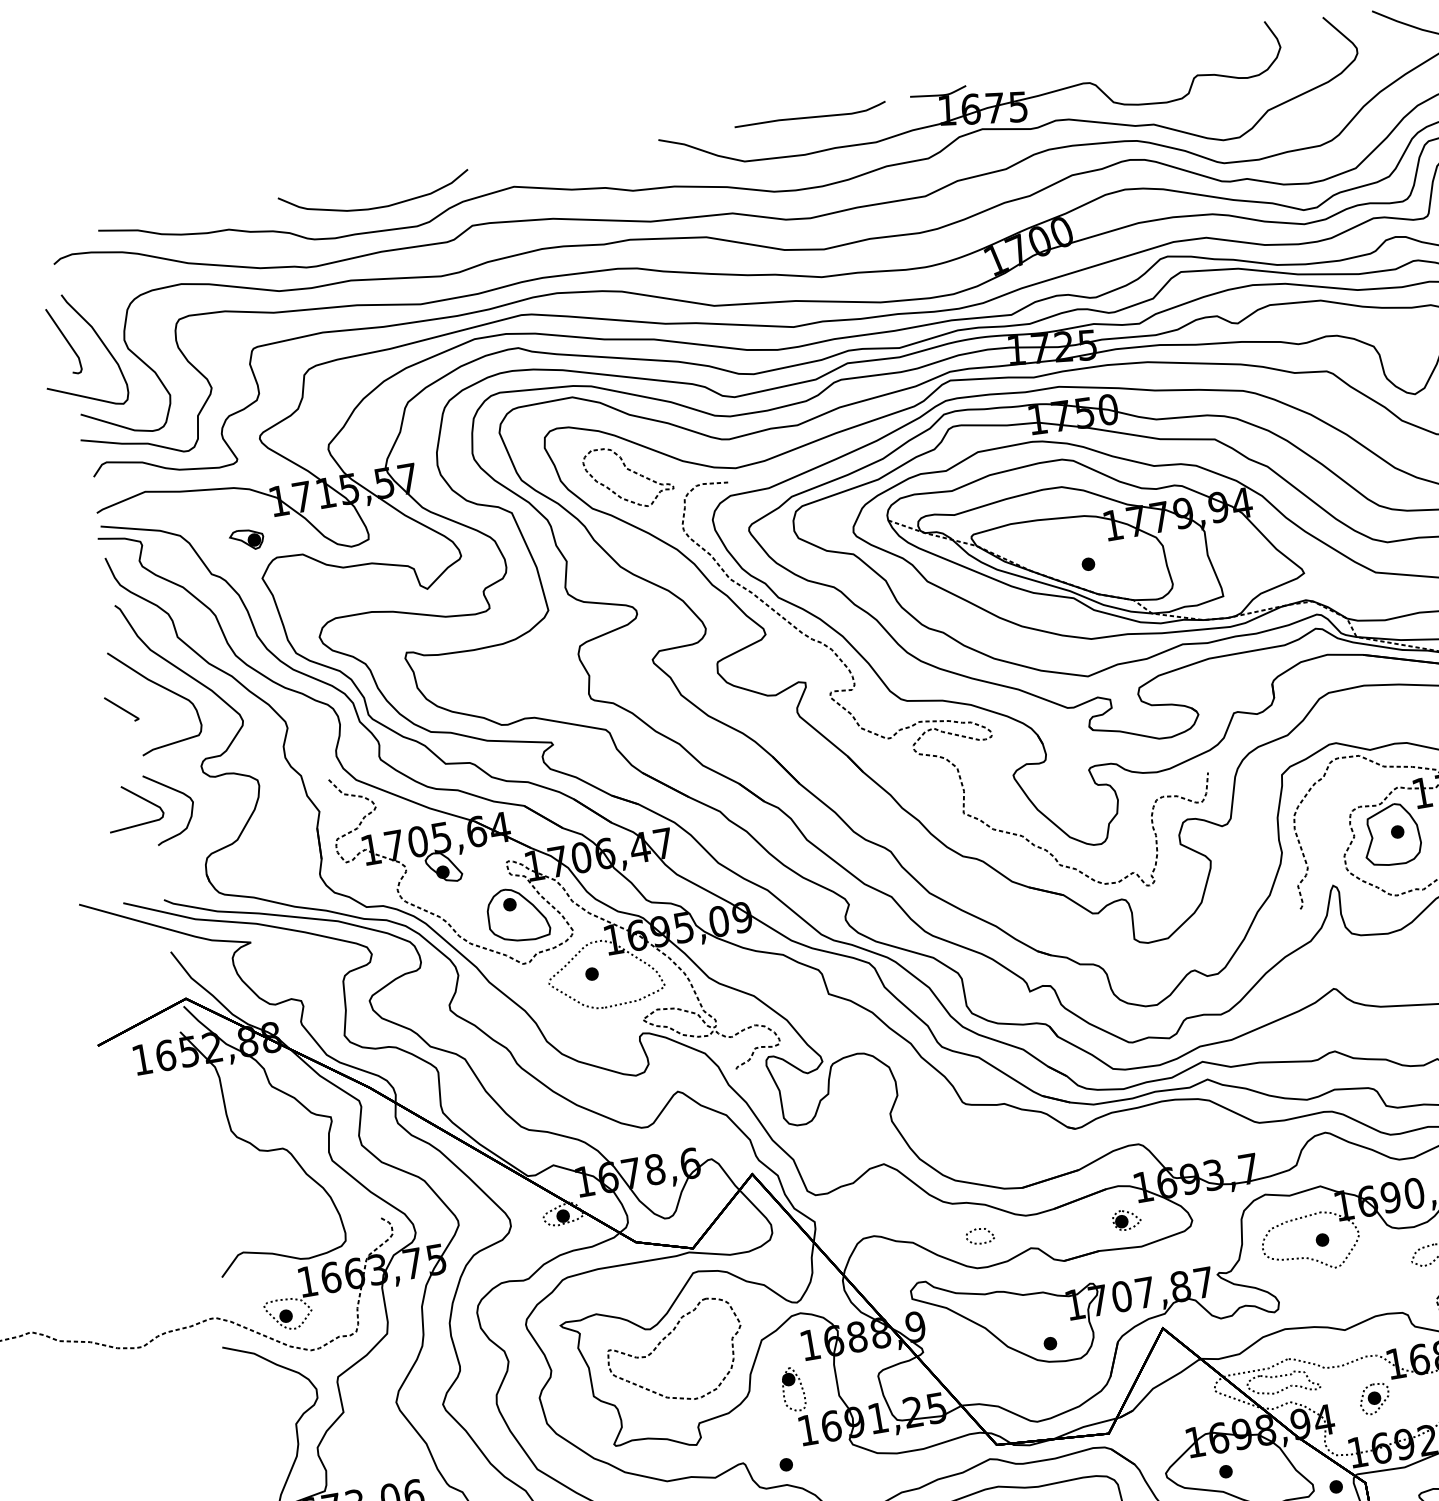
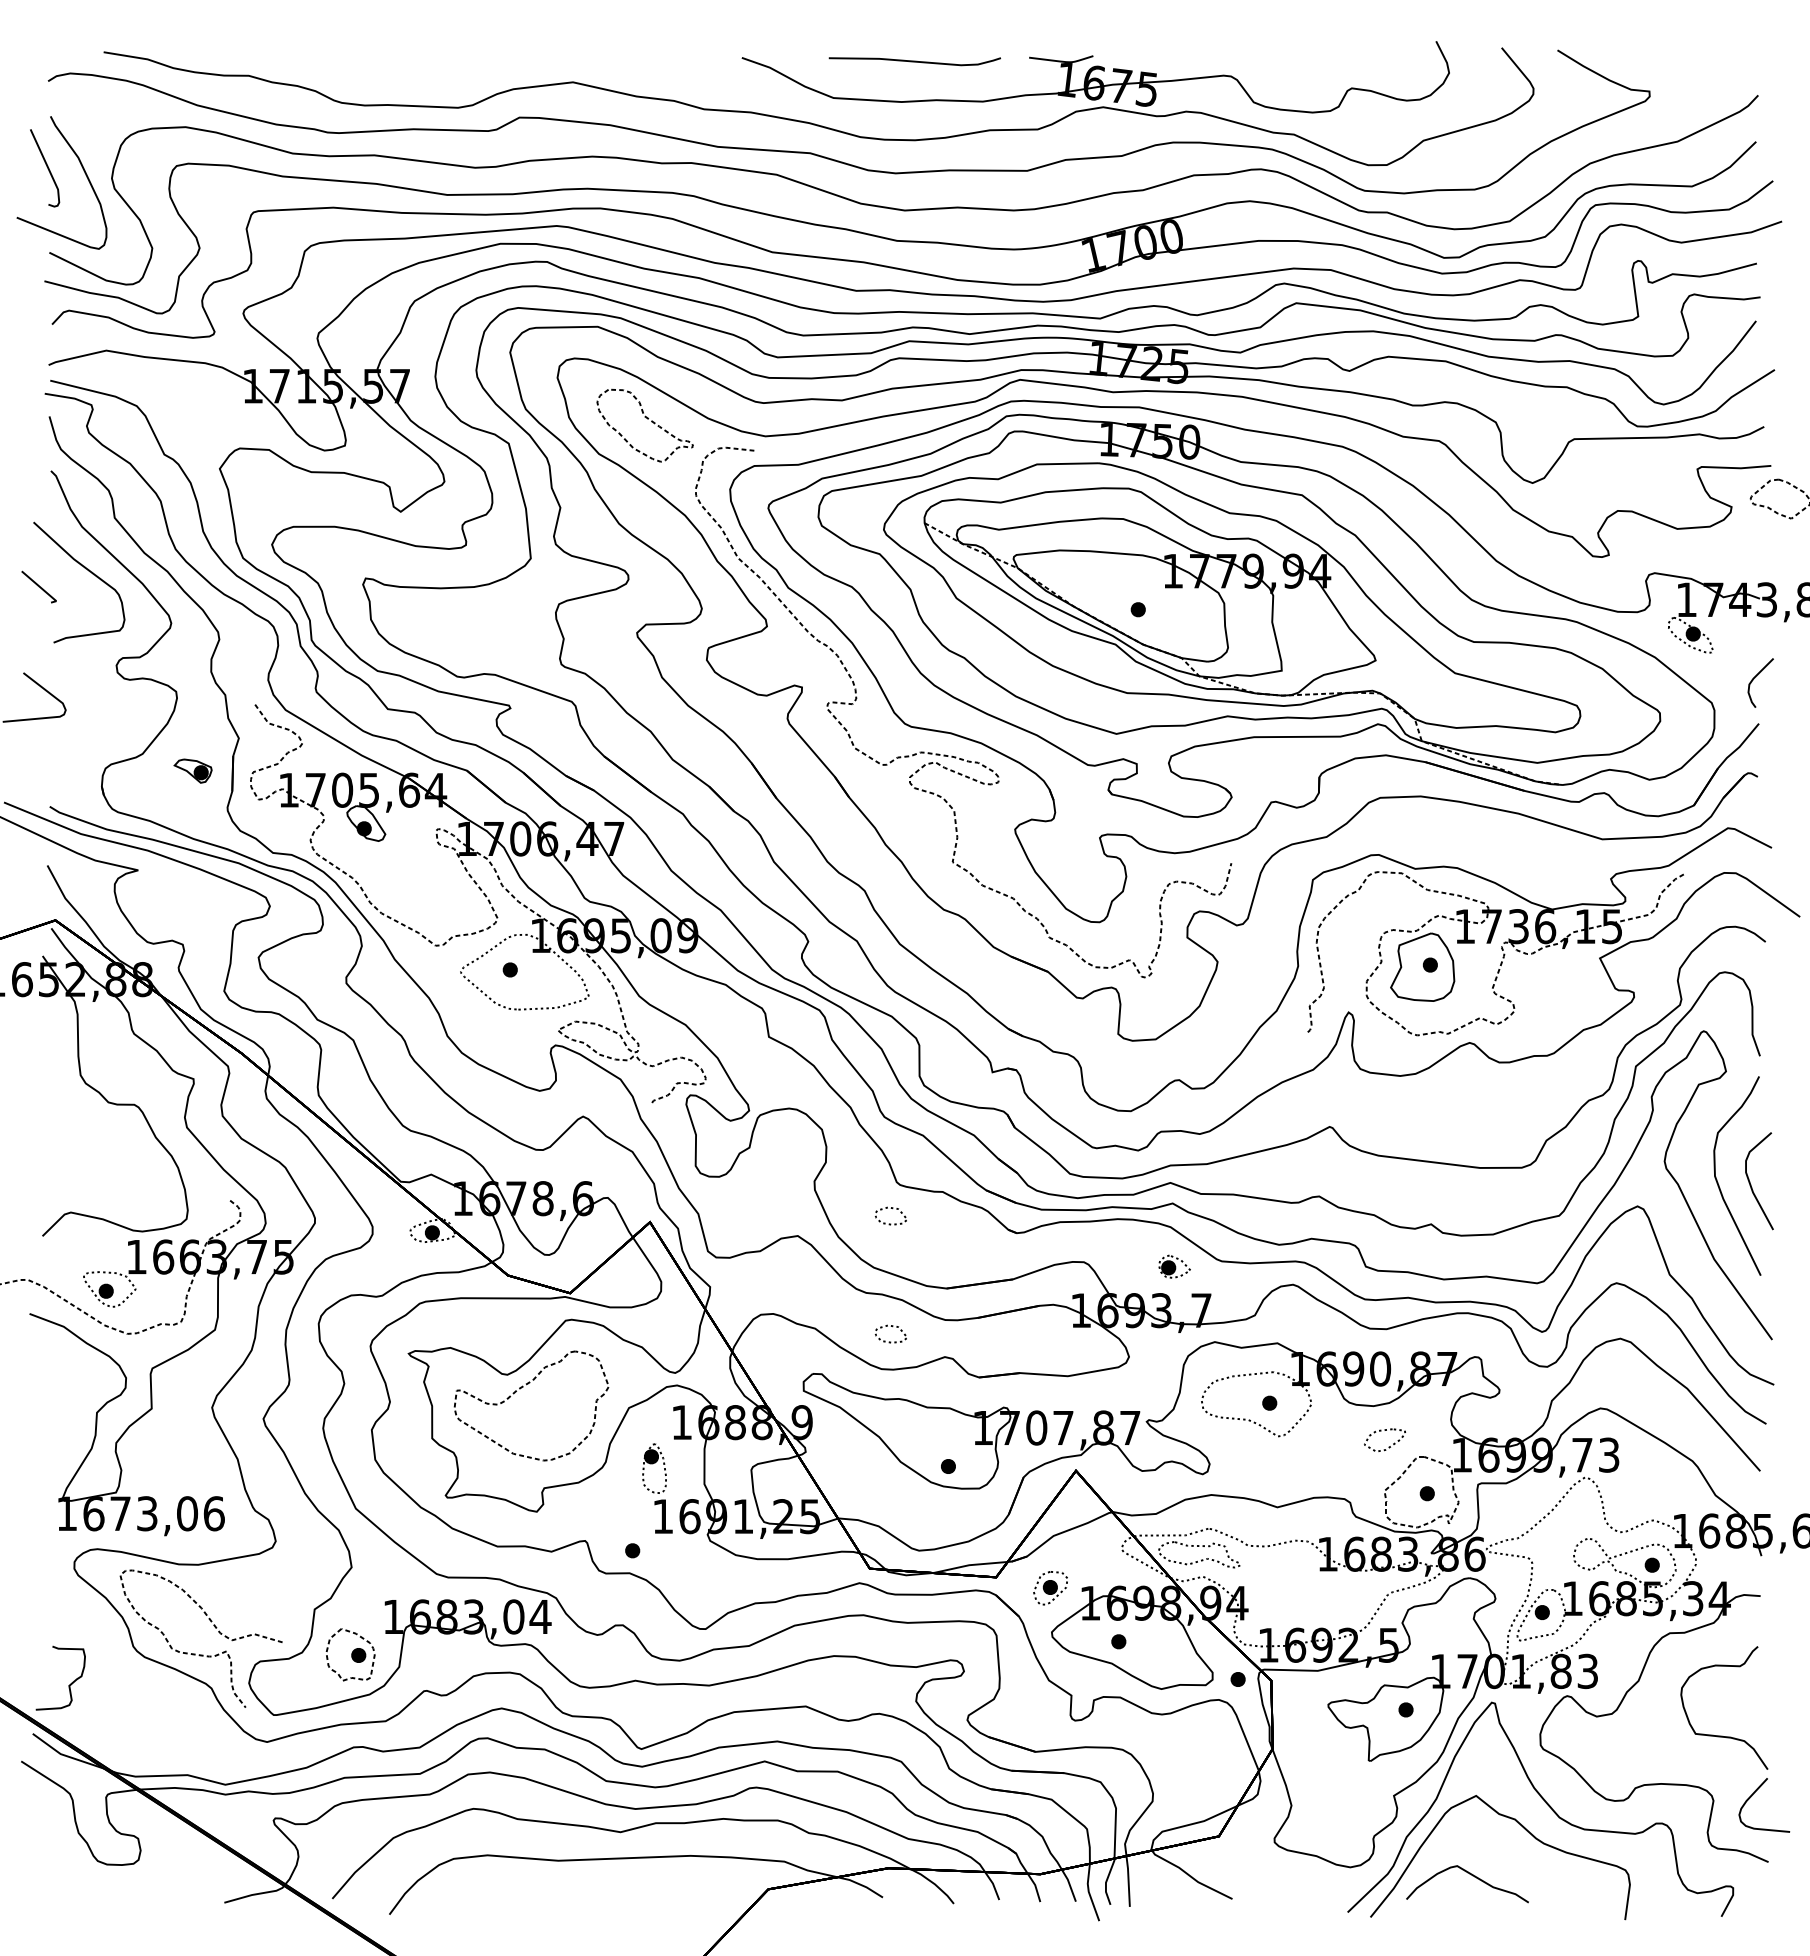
curve: (375, 207) -> (415, 78), removed
part: (246, 539) -> (192, 770), moved
curve: (178, 792) -> (86, 690), removed
part: (517, 915) -> (438, 890), removed
part: (962, 1126) -> (892, 1209), added
part: (1126, 1219) -> (1174, 1266), moved
part: (1374, 1399) -> (1050, 1588), moved

